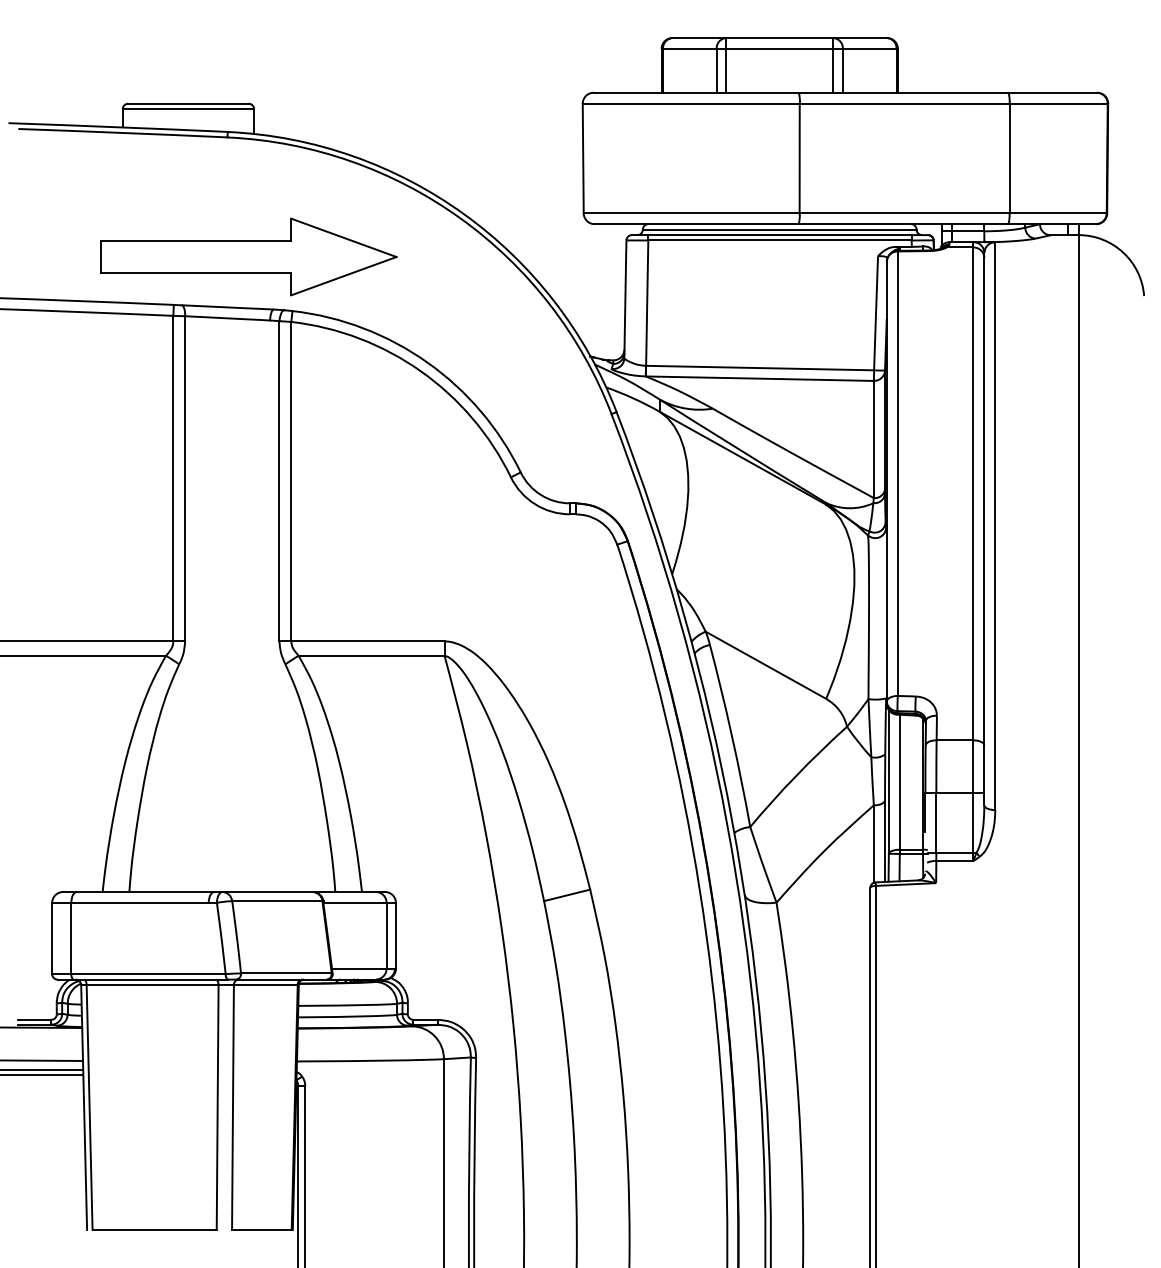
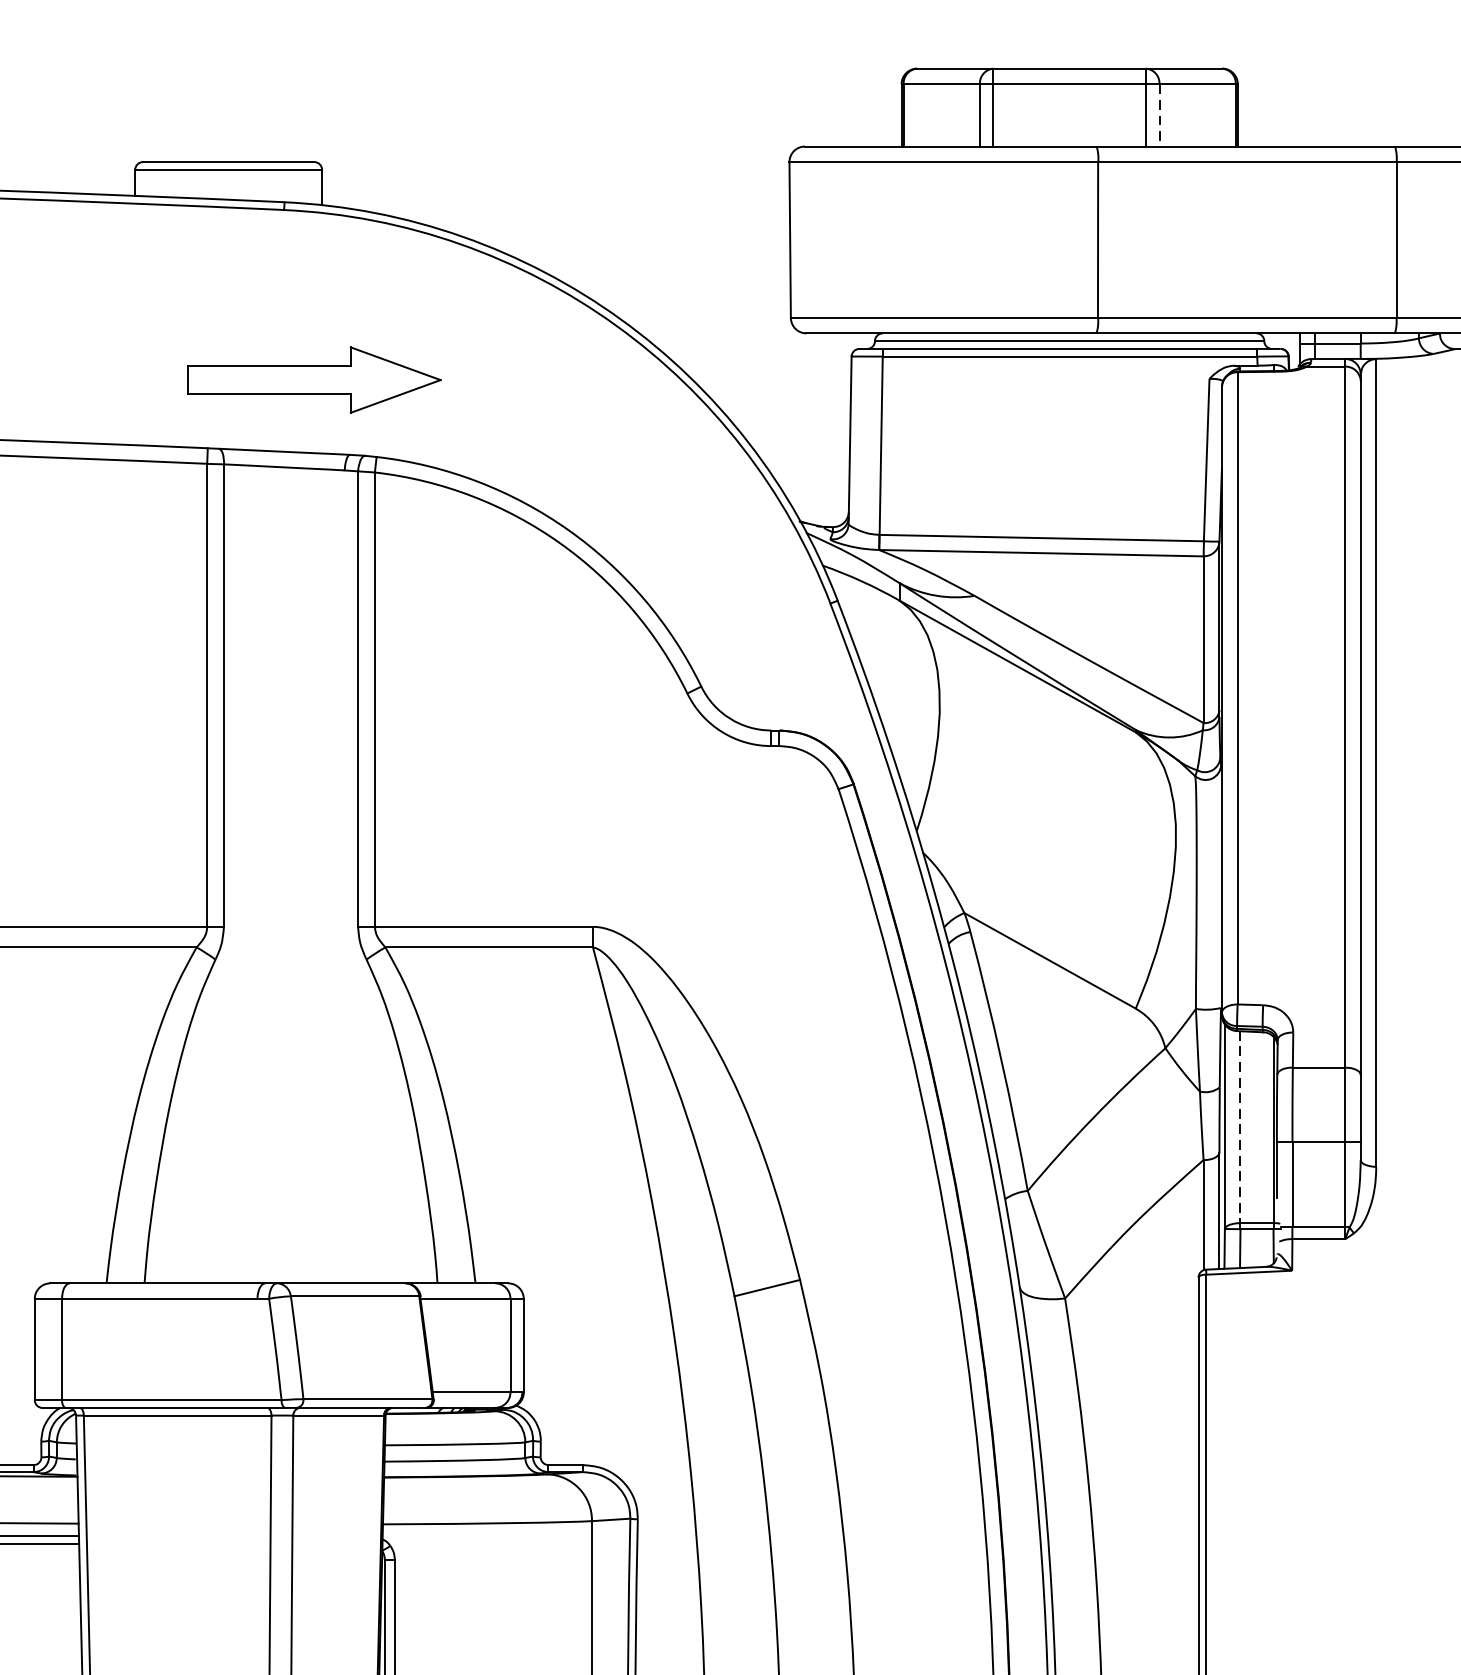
line: (842, 70) -> (1158, 114), solid -> dashed
part: (248, 256) -> (314, 379), size x0.6
line: (899, 782) -> (1240, 1127), solid -> dashed

